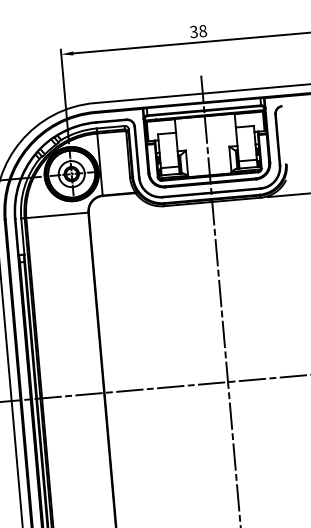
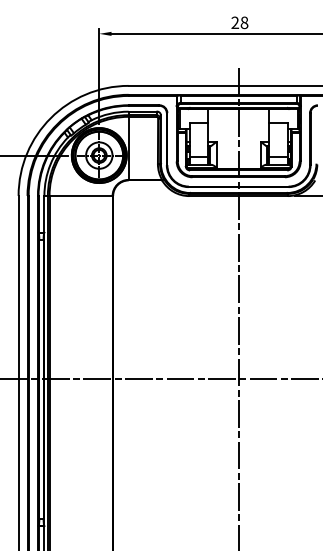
text: (194, 32) -> (235, 23), 38 -> 28

